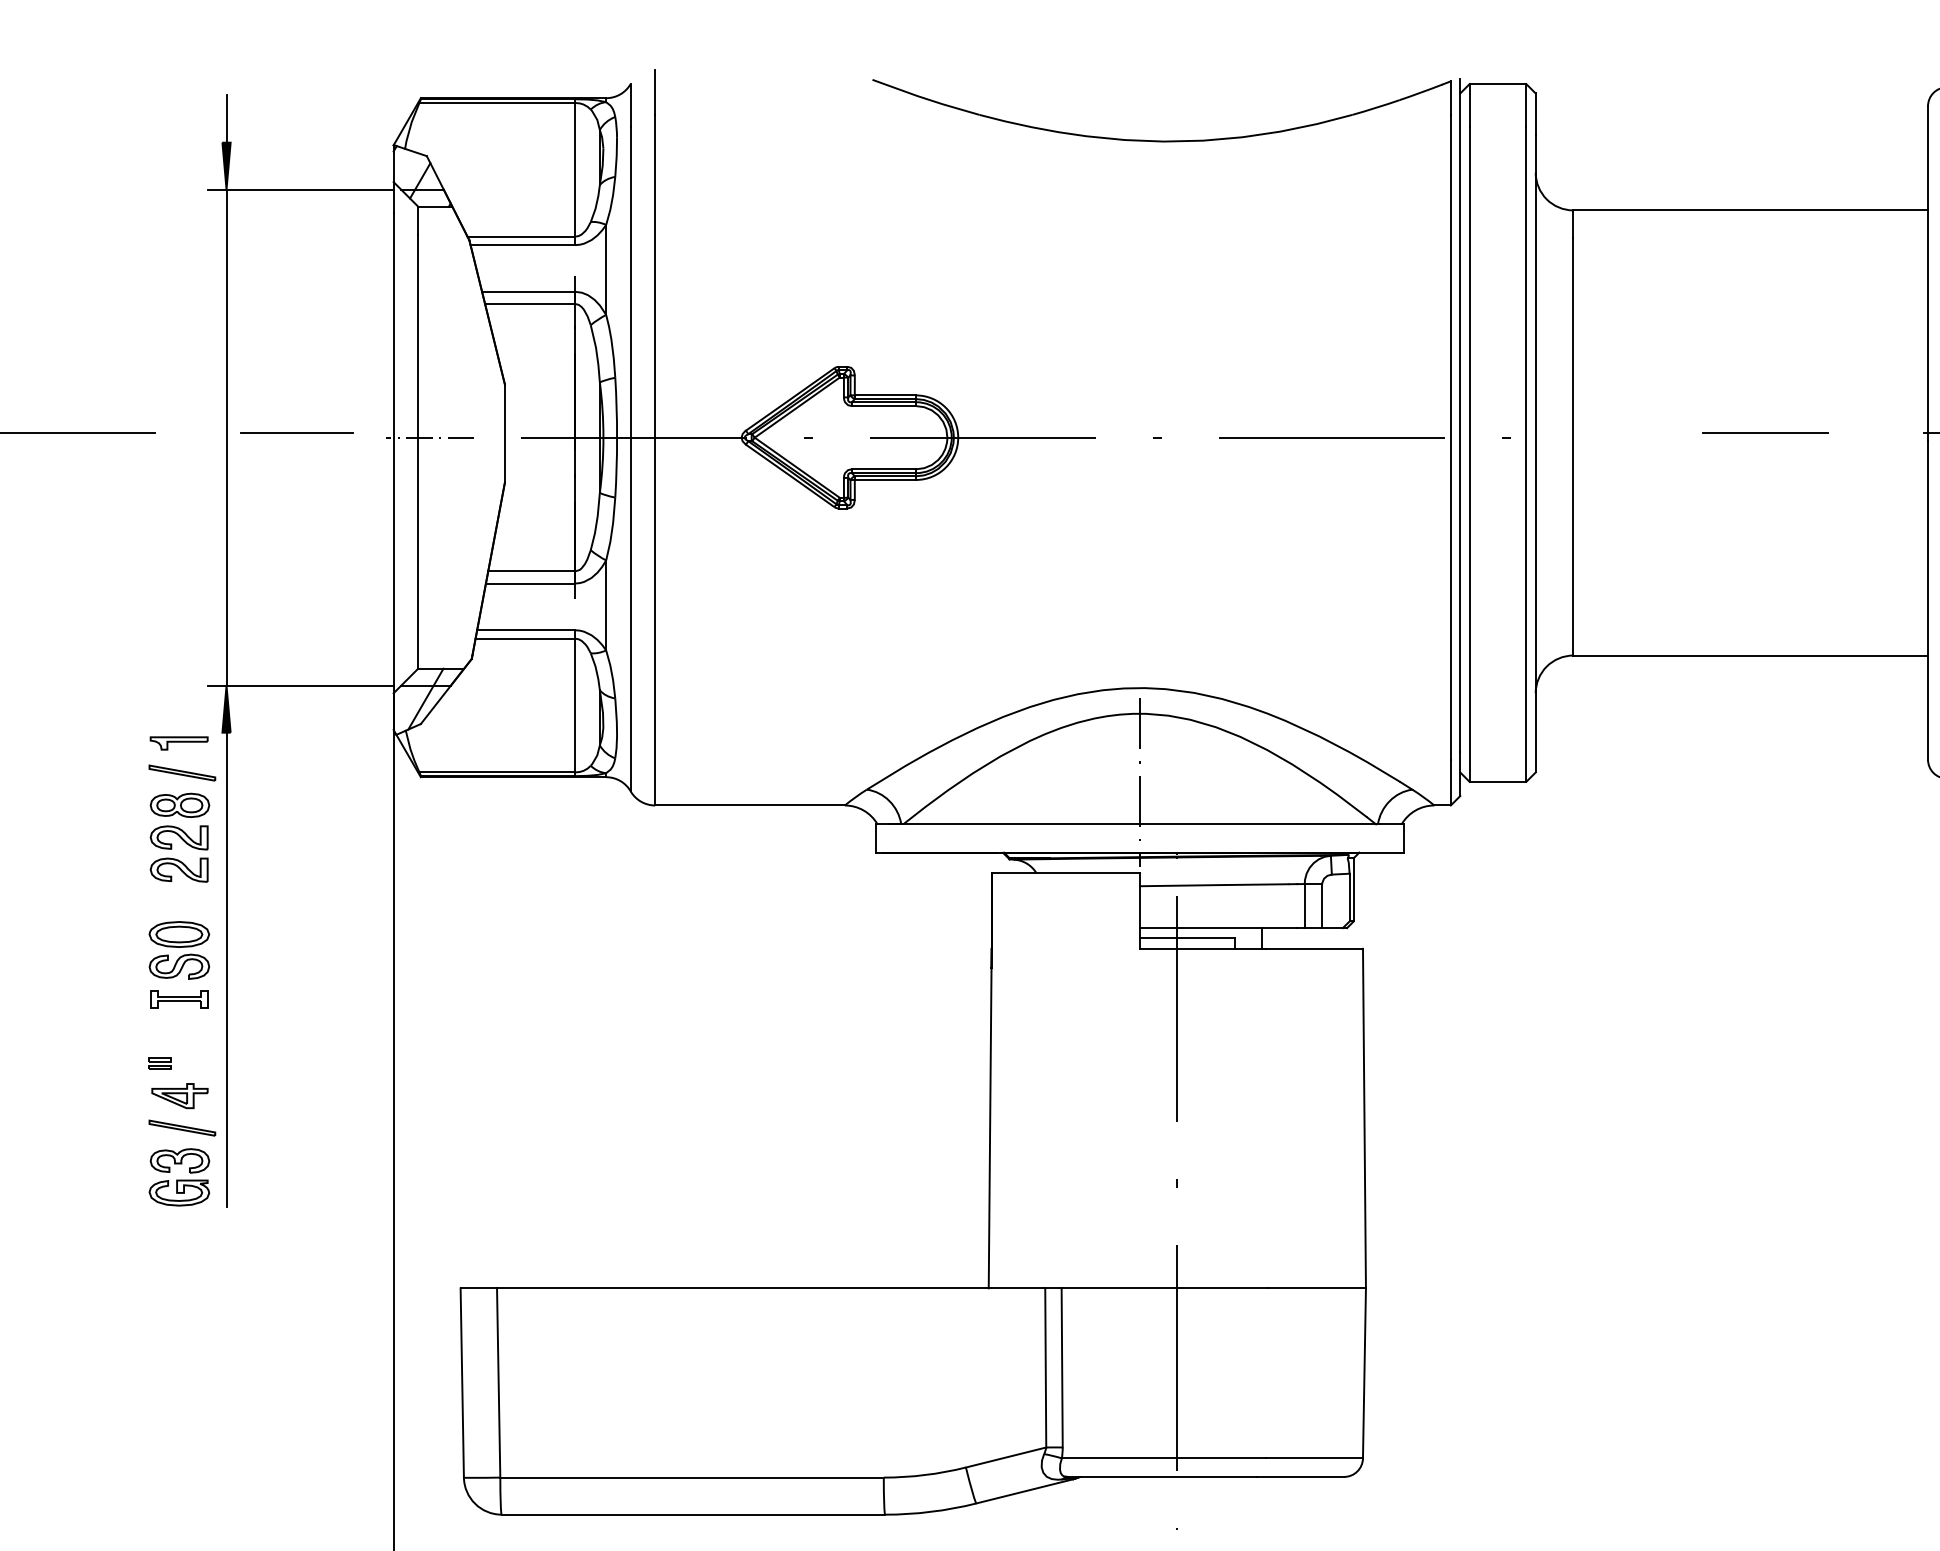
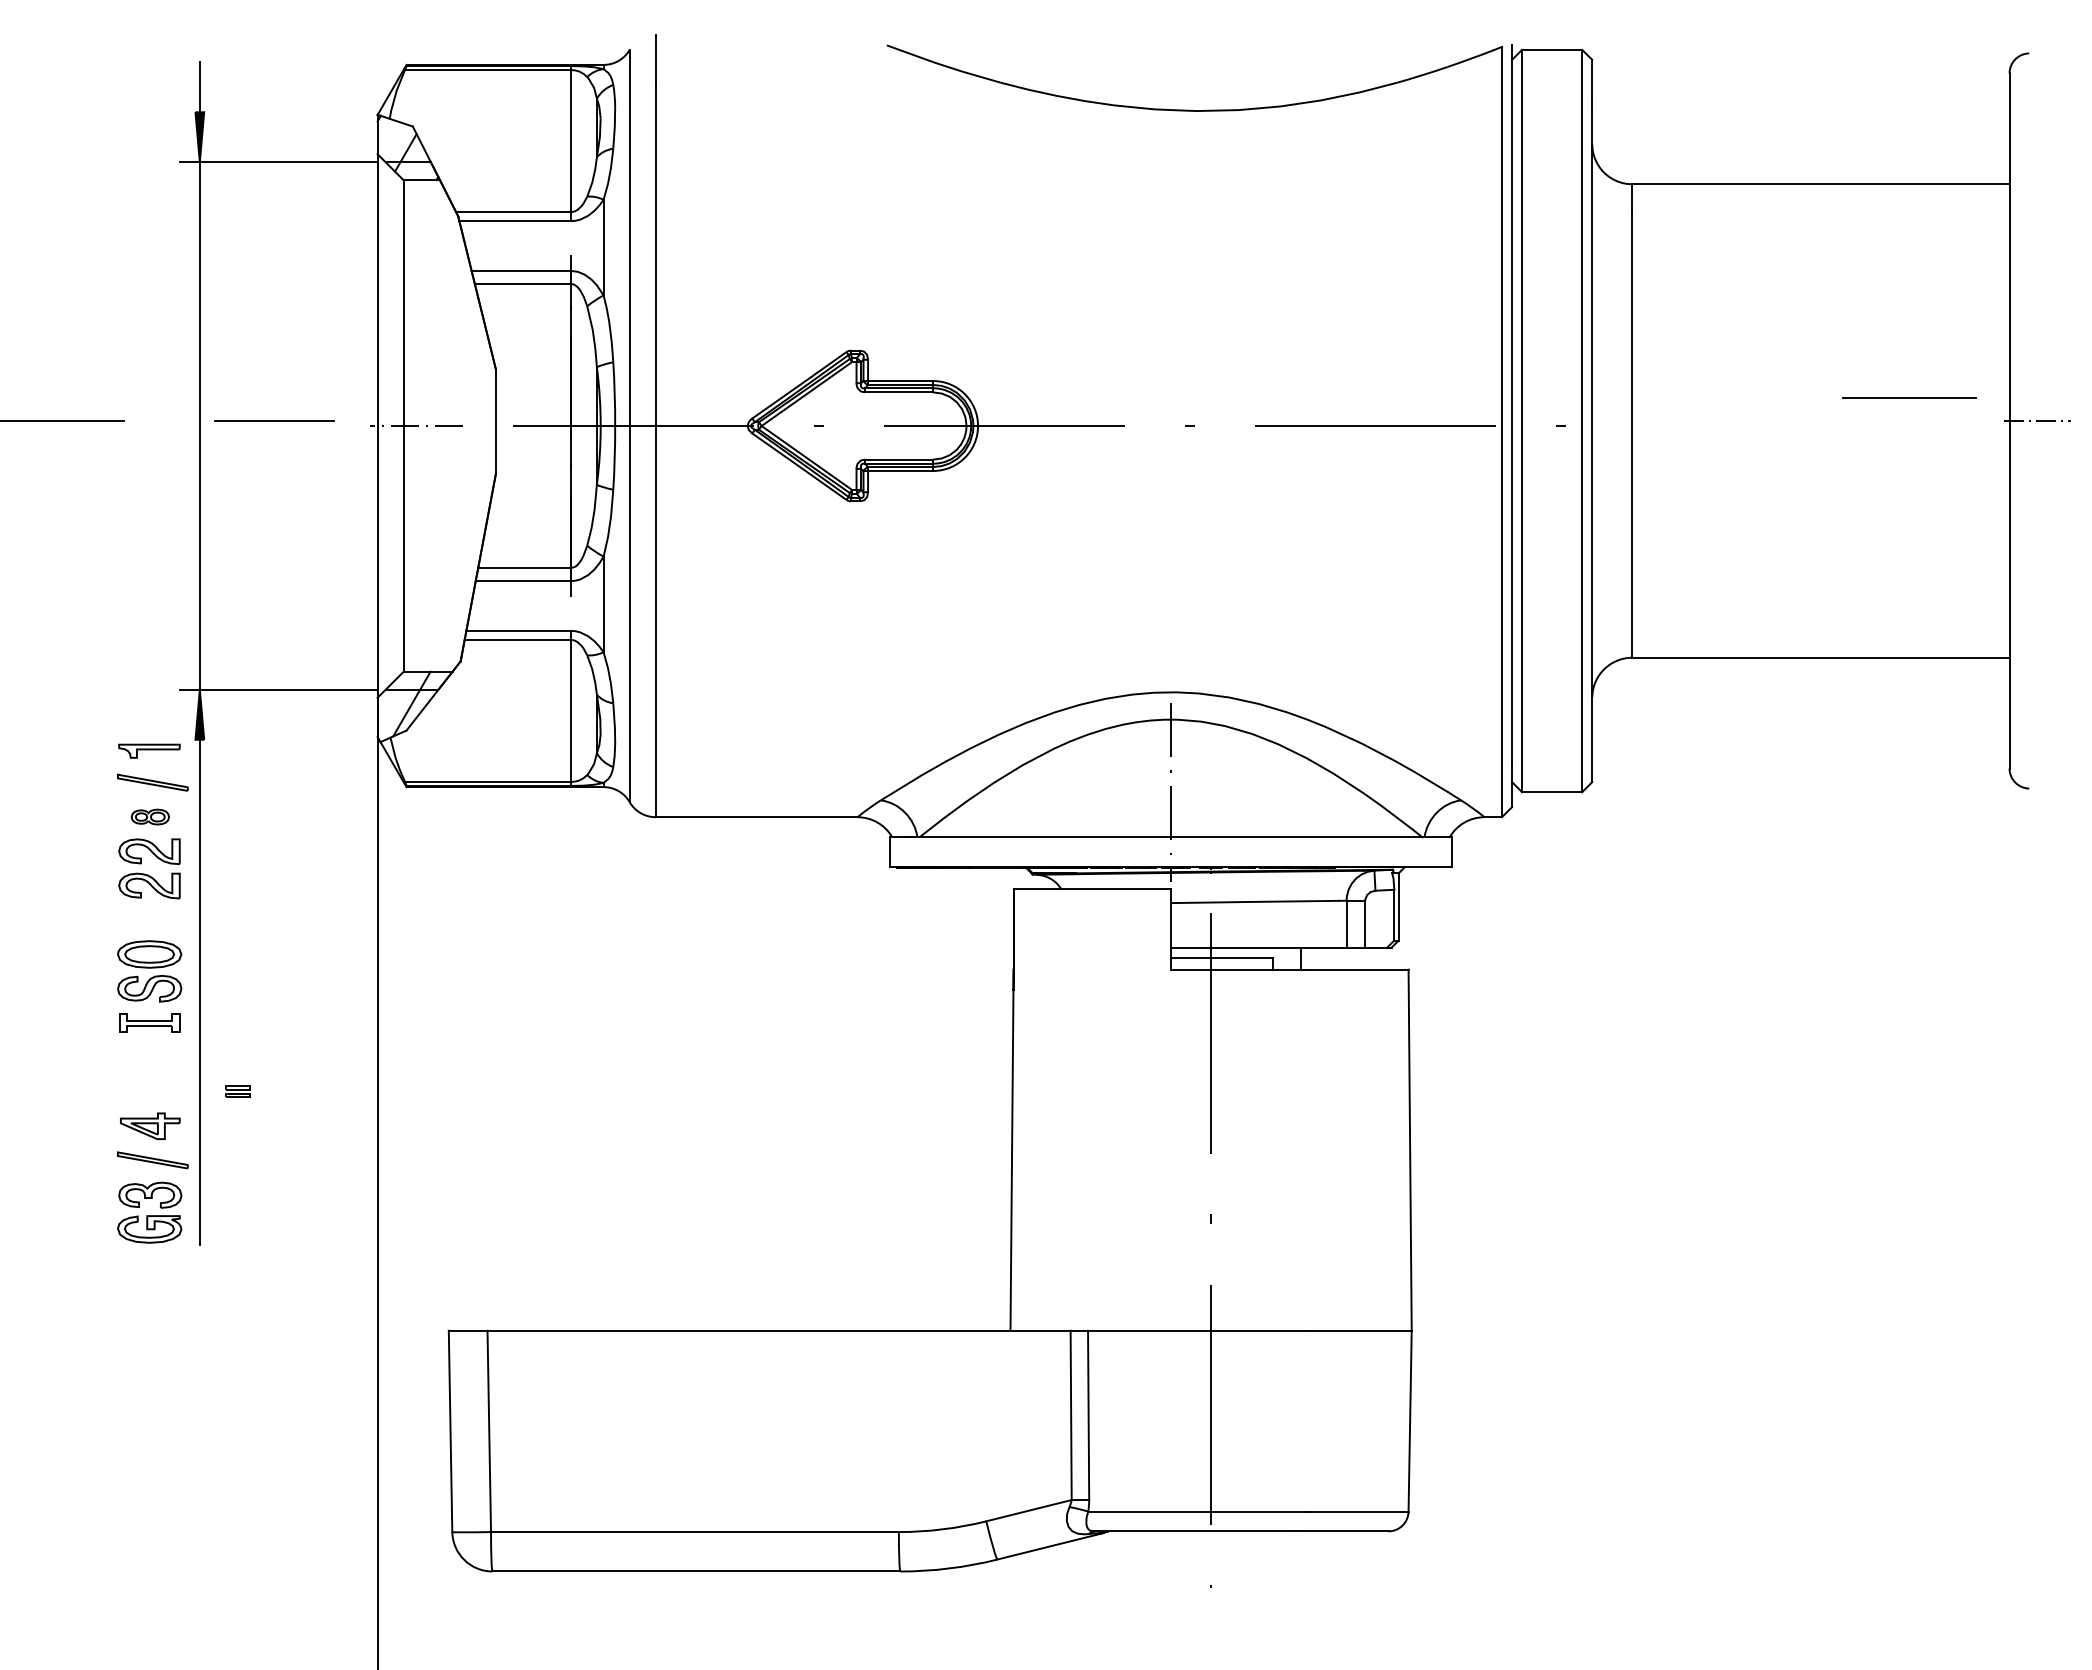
line: (1766, 432) -> (1909, 397), moved
part: (180, 804) -> (150, 816), size x0.6
part: (159, 1063) -> (237, 1091), moved

